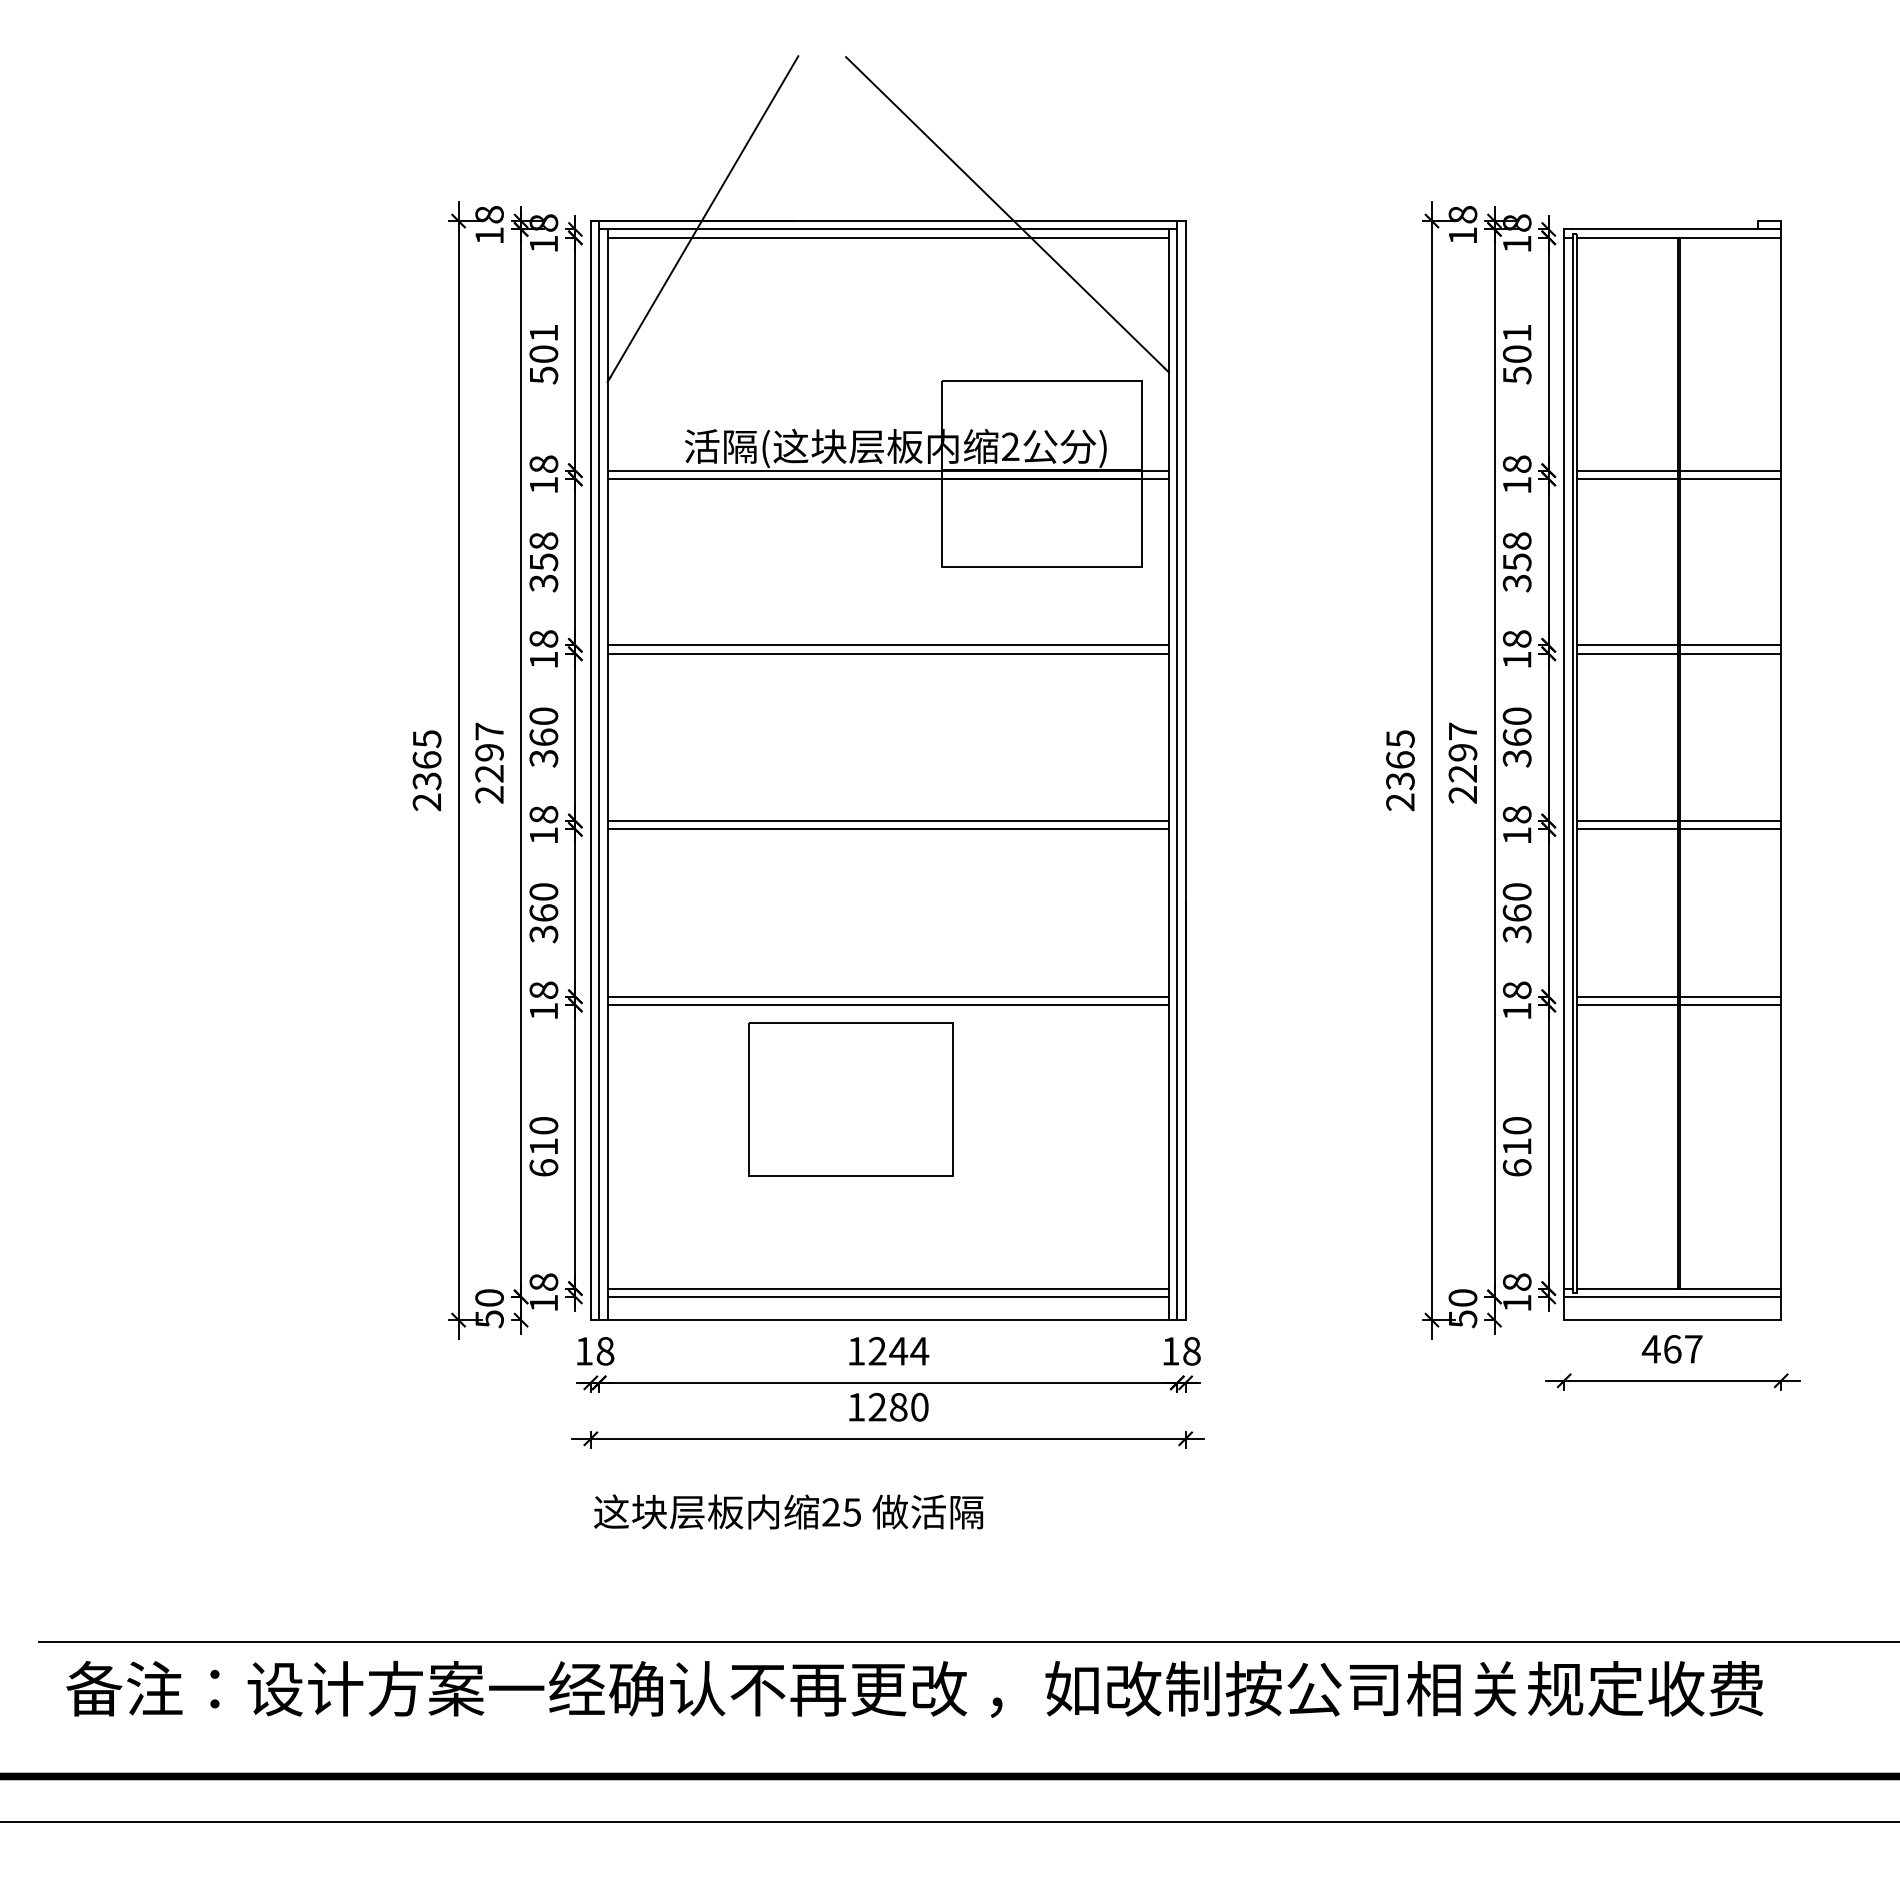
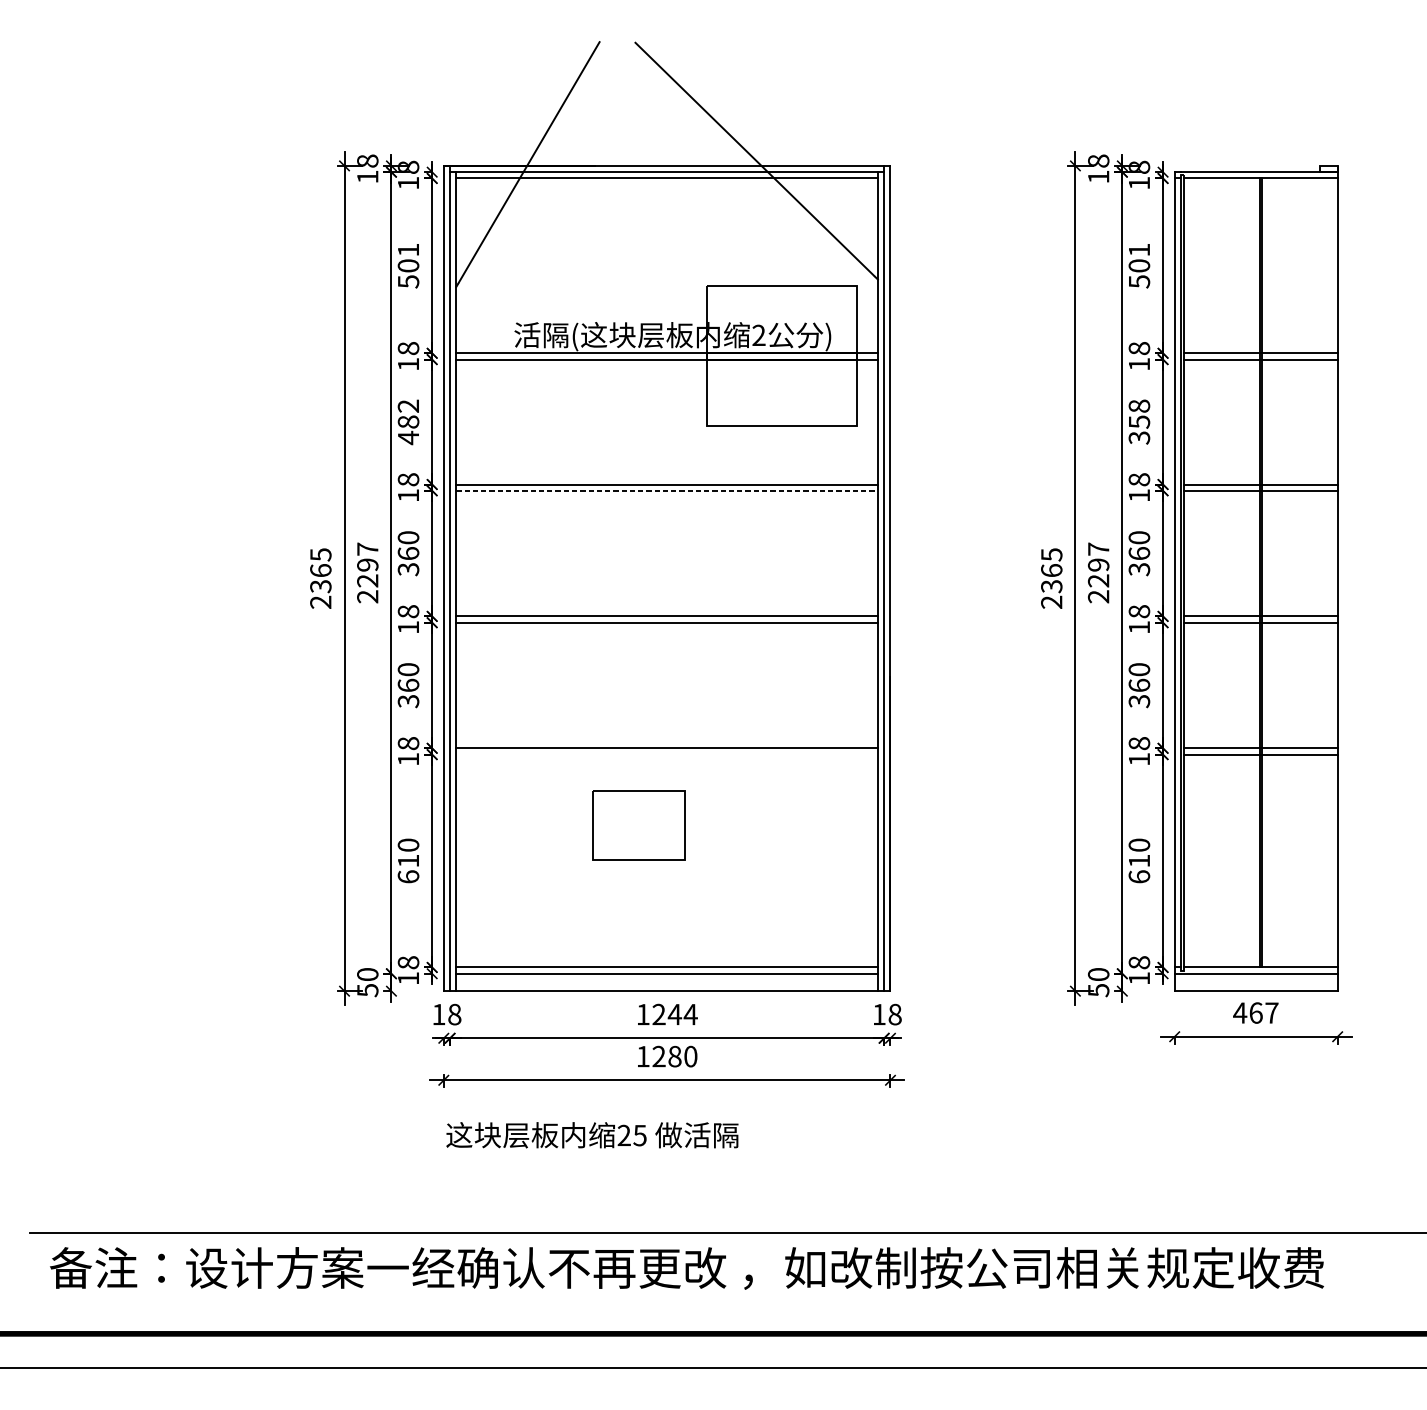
text: (543, 562) -> (408, 422), 358 -> 482
line: (888, 653) -> (667, 490), solid -> dashed
line: (887, 1005) -> (666, 754), removed
part: (850, 1099) -> (638, 825), size x0.6

